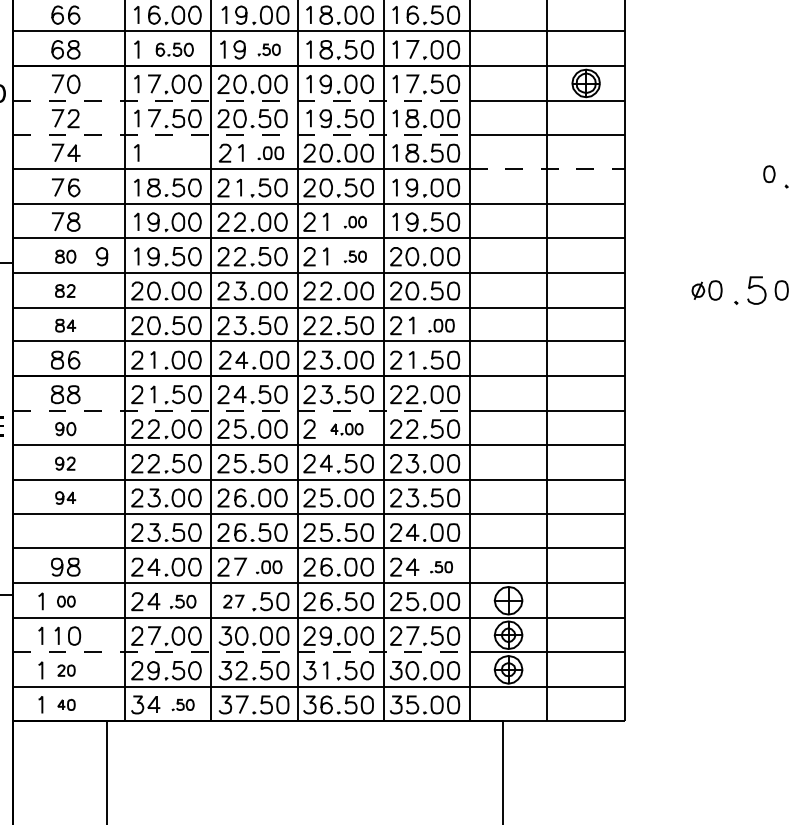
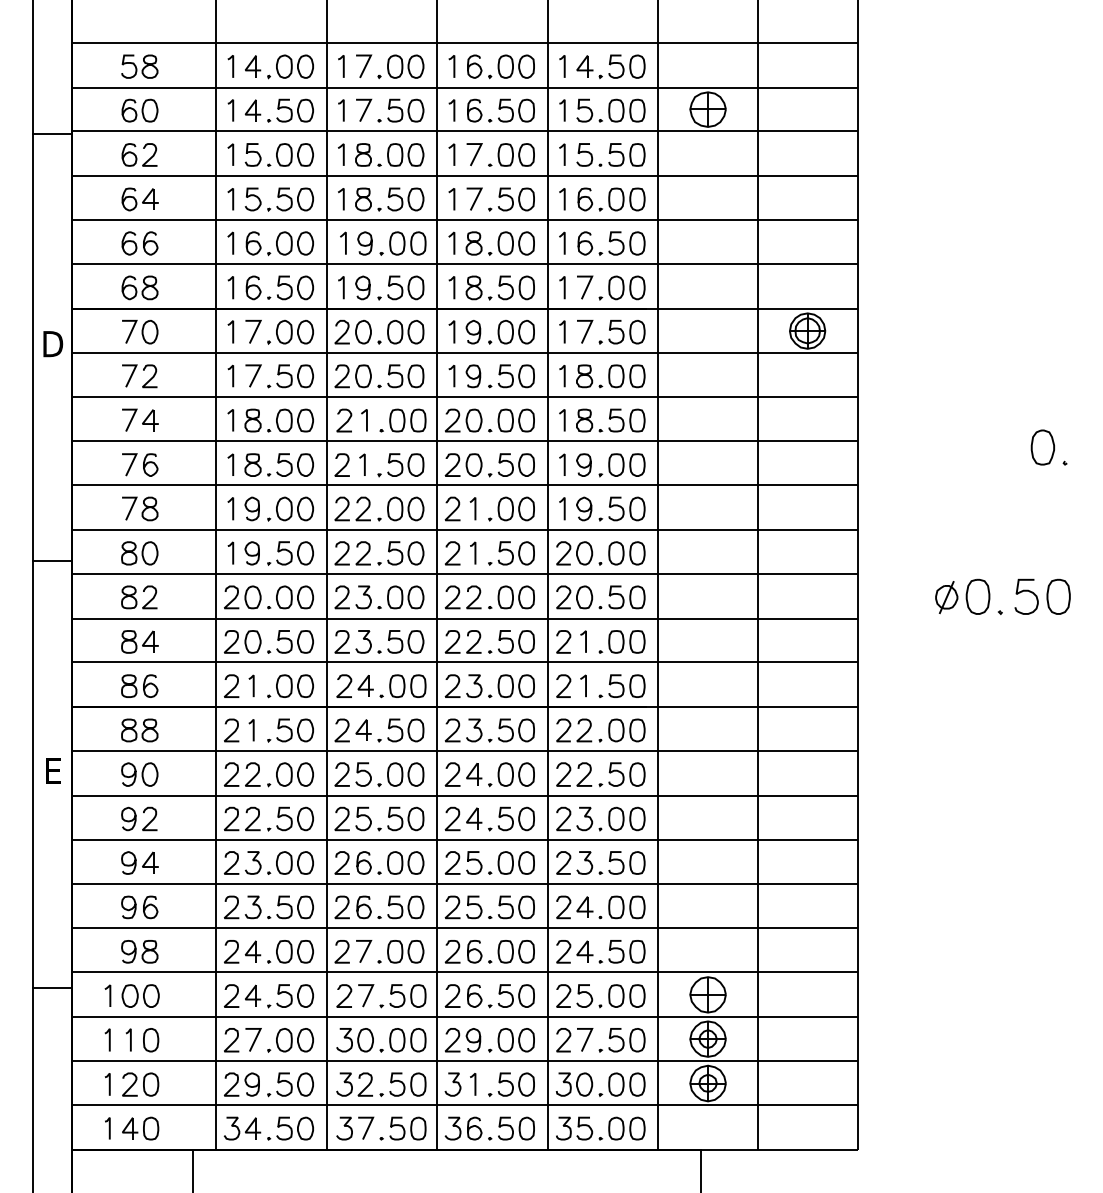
part: (174, 49) -> (279, 287), size x1.43
part: (268, 49) -> (400, 287), size x1.67
line: (241, 100) -> (365, 353), dashed -> solid
line: (241, 134) -> (365, 396), dashed -> solid
part: (173, 153) -> (278, 420), added
part: (270, 153) -> (402, 420), size x1.43
line: (547, 169) -> (757, 441), dashed -> solid
part: (769, 174) -> (1042, 447), size x1.67
part: (355, 221) -> (511, 508), size x1.67
part: (65, 256) -> (139, 553), size x1.43
part: (355, 256) -> (511, 553), size x1.67
curve: (101, 257) -> (185, 554), removed
part: (706, 290) -> (962, 596), size x1.43
part: (781, 290) -> (1058, 596), size x1.43
part: (65, 291) -> (139, 597), size x1.43
part: (65, 325) -> (139, 641), size x1.43
part: (441, 325) -> (621, 641), size x1.43
line: (241, 411) -> (365, 751), dashed -> solid
part: (65, 429) -> (139, 774), size x1.43
part: (346, 429) -> (500, 774), size x1.67
part: (65, 463) -> (139, 818), size x1.43
part: (65, 497) -> (139, 862), size x1.43
part: (65, 532) -> (139, 907), added
part: (268, 566) -> (400, 951), size x1.43
part: (441, 566) -> (621, 951), size x1.67
part: (66, 601) -> (140, 995), size x1.67
part: (233, 601) -> (355, 995), size x1.43
part: (183, 602) -> (290, 996), size x1.43
line: (241, 651) -> (365, 1060), dashed -> solid
part: (66, 670) -> (140, 1084), size x1.67
part: (66, 704) -> (140, 1128), size x1.67
part: (183, 704) -> (290, 1128), size x1.67

